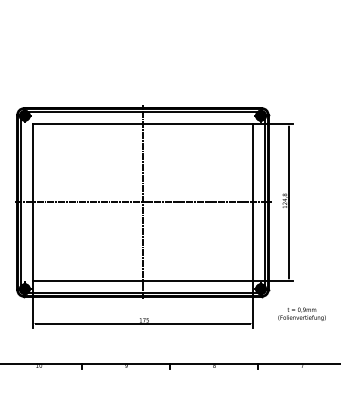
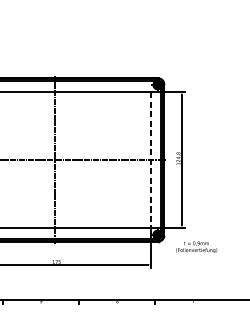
line: (252, 202) -> (150, 160), solid -> dashed
text: (301, 313) -> (196, 246), moved

